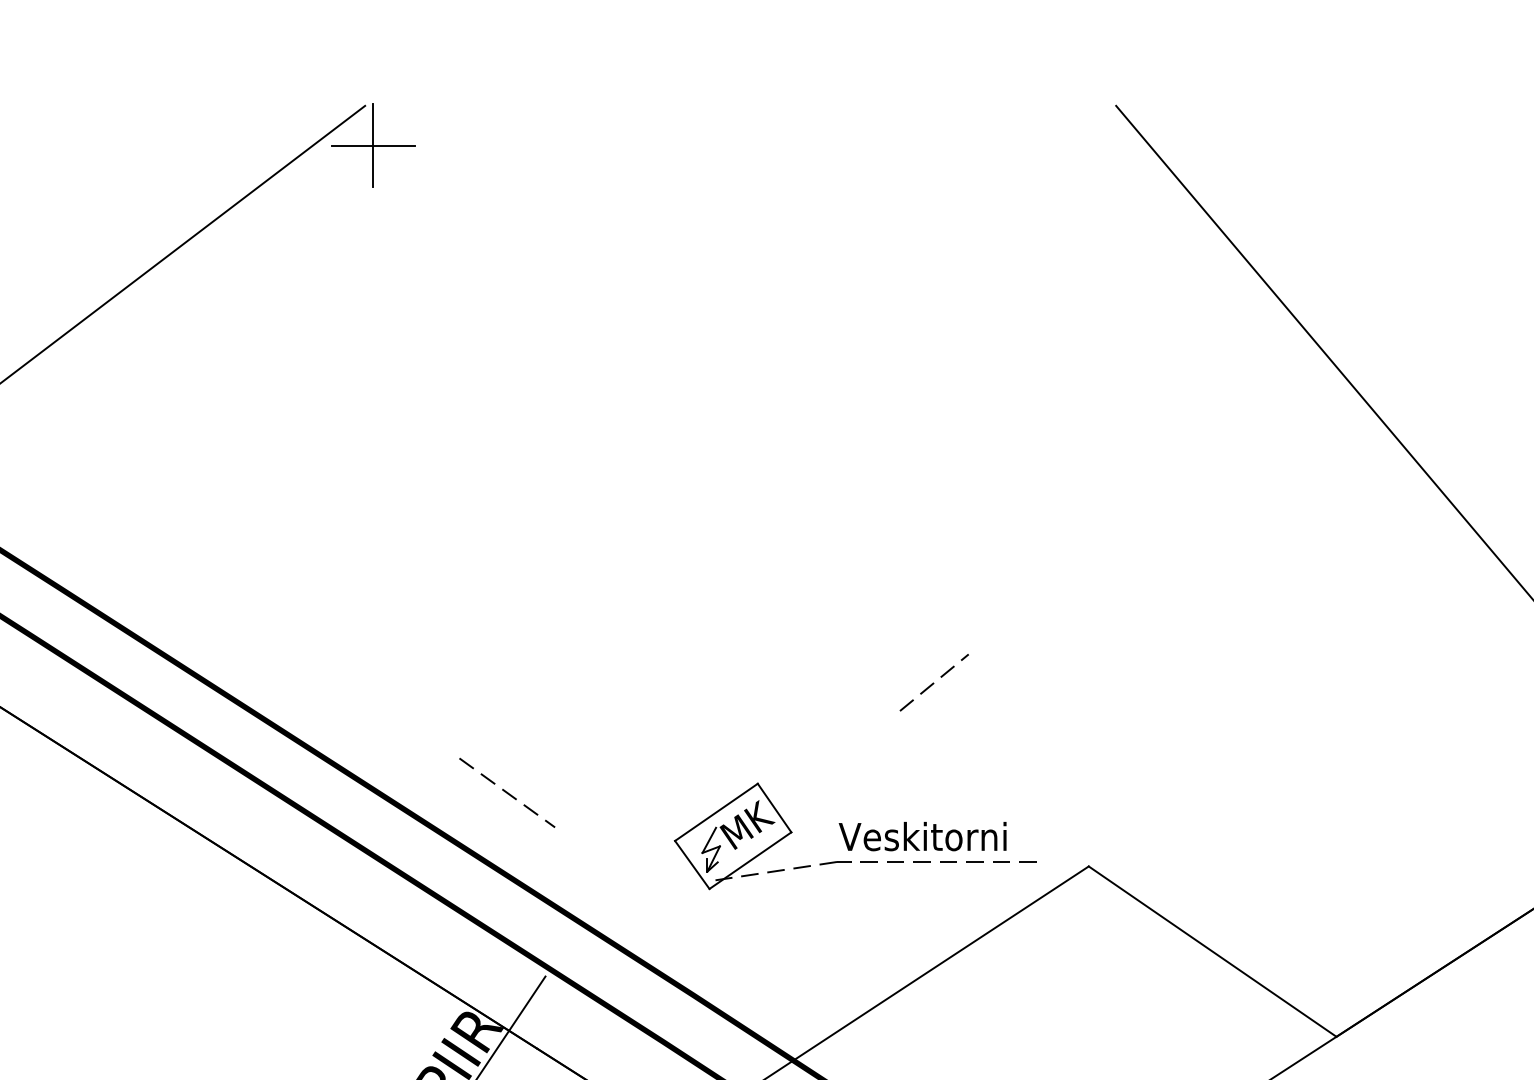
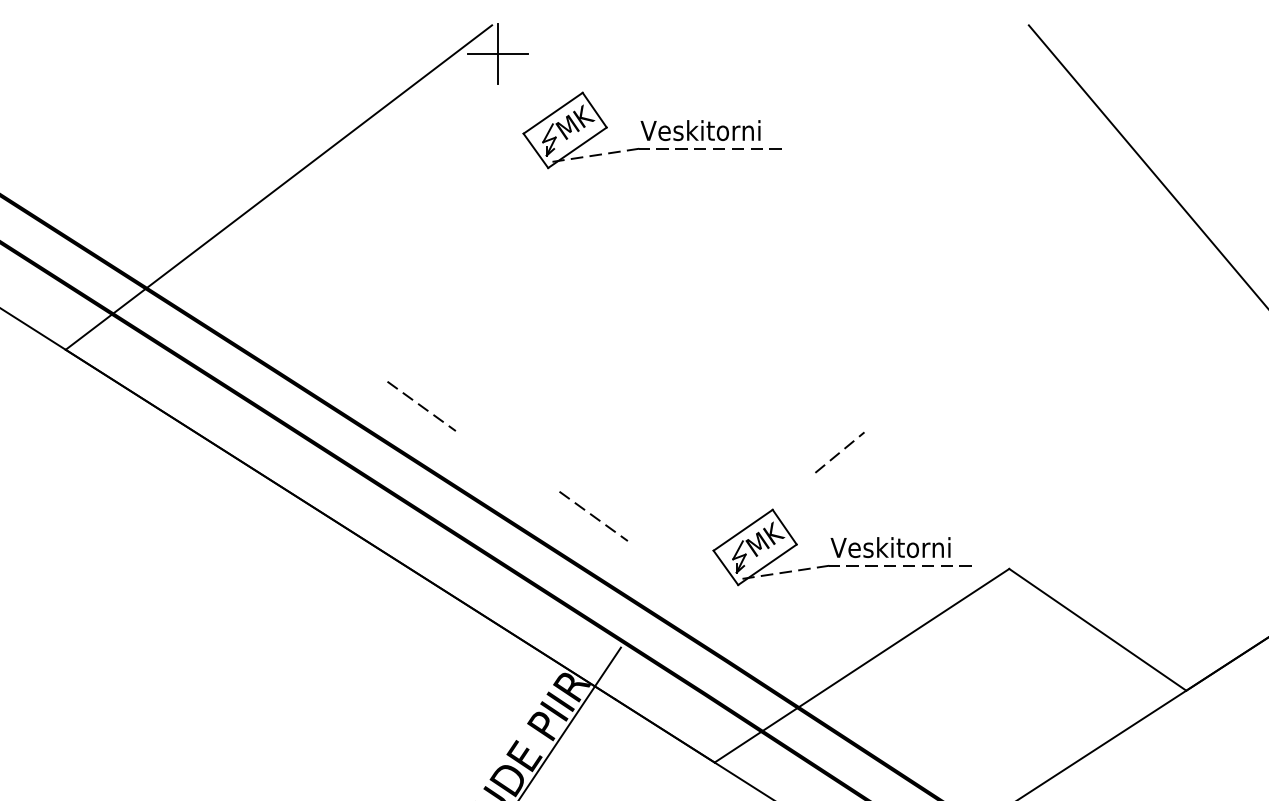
part: (588, 253) -> (651, 130), added
line: (266, 639) -> (421, 406), added
line: (933, 682) -> (839, 452), moved

